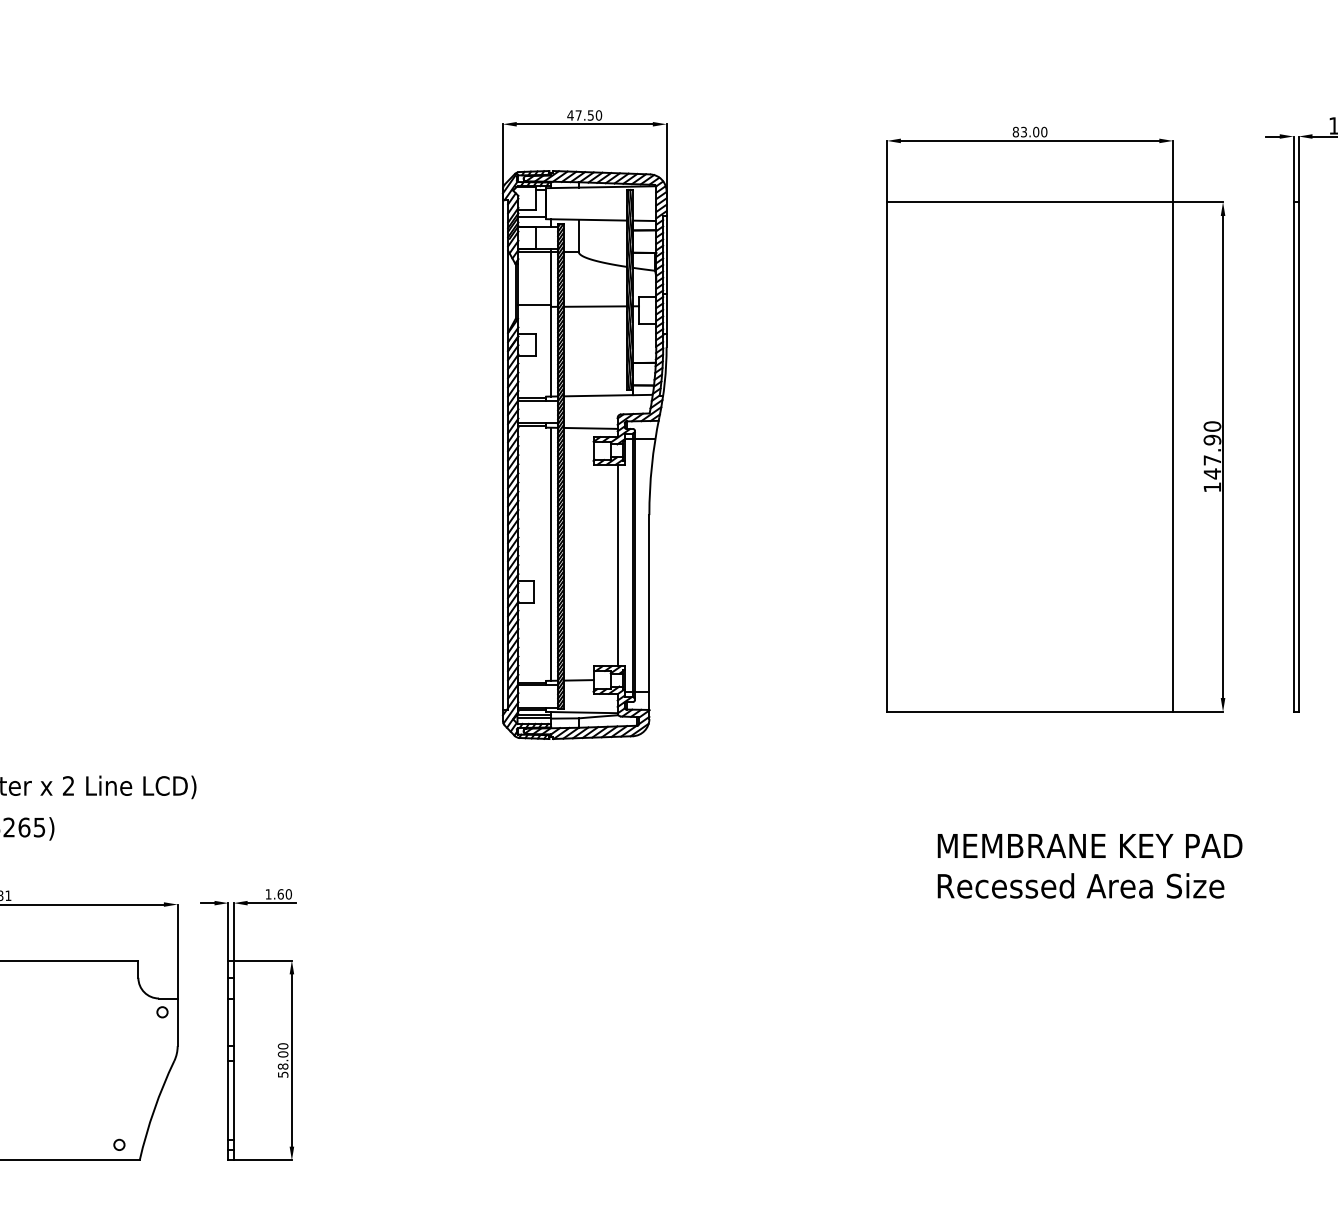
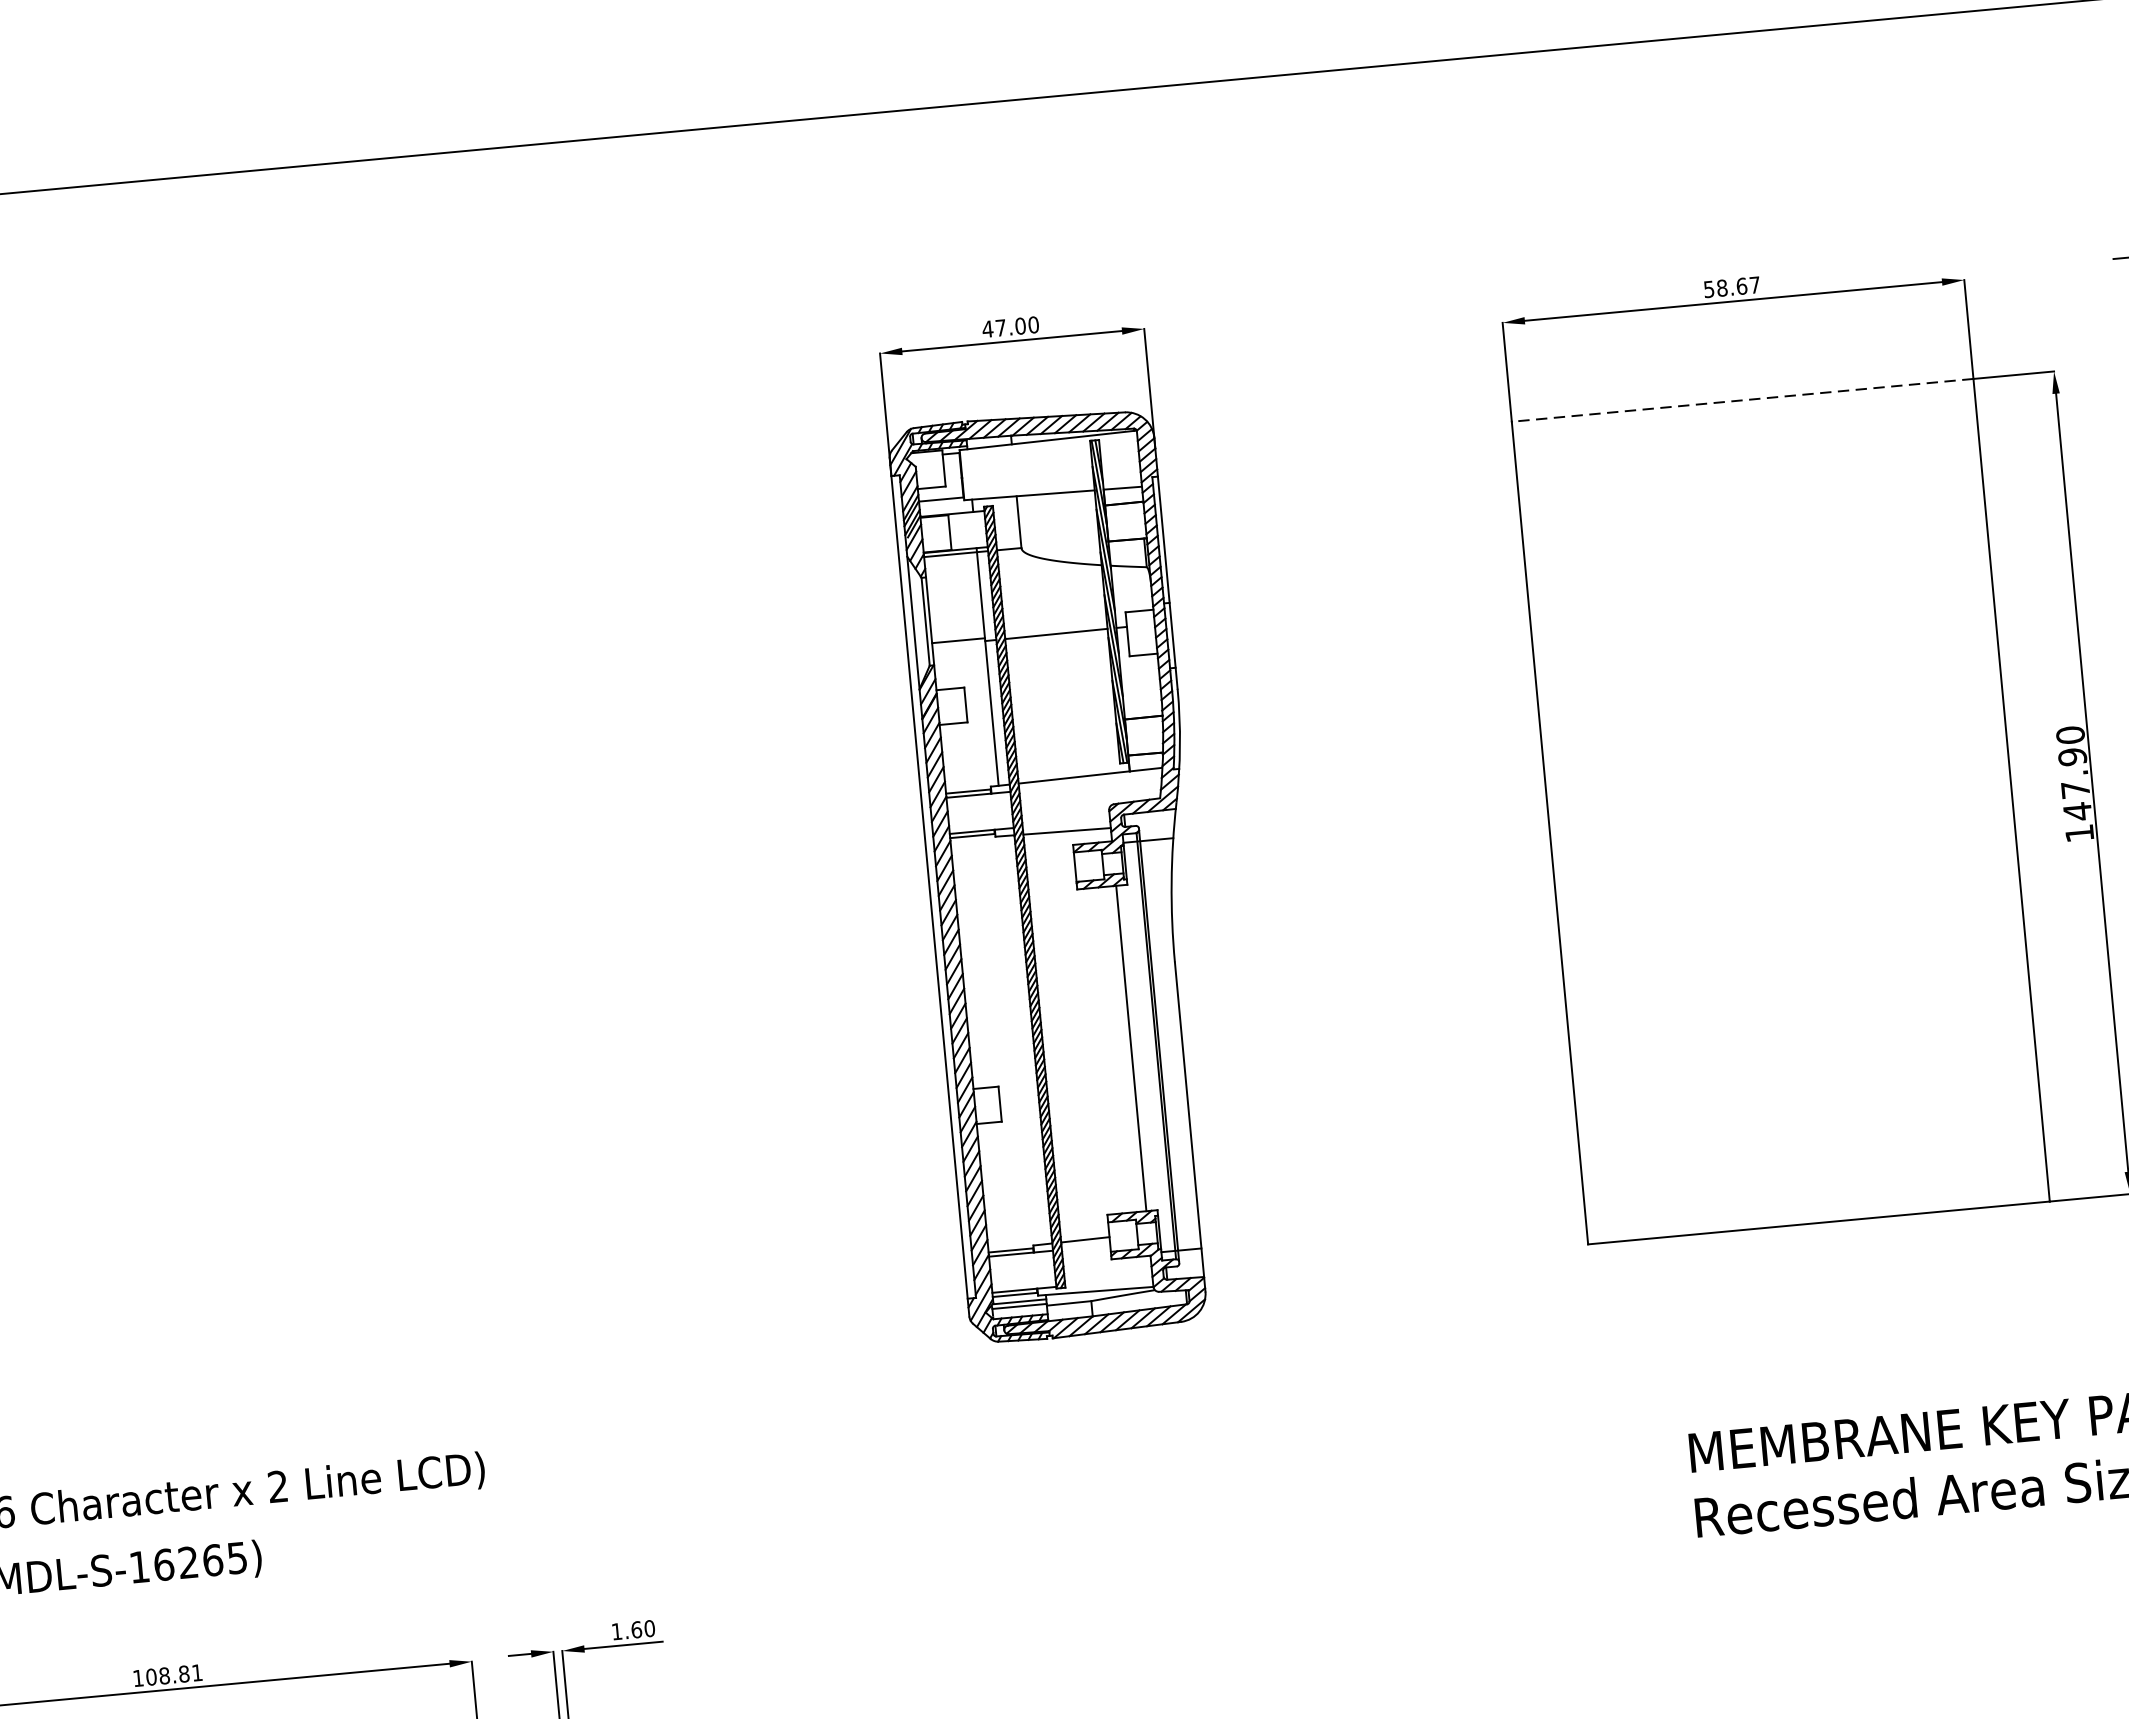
text: (590, 115) -> (1020, 326), 47.50 -> 47.00
text: (1029, 131) -> (1731, 286), 83.00 -> 58.67
line: (1029, 202) -> (1741, 400), solid -> dashed
line: (551, 553) -> (1022, 1039), removed

